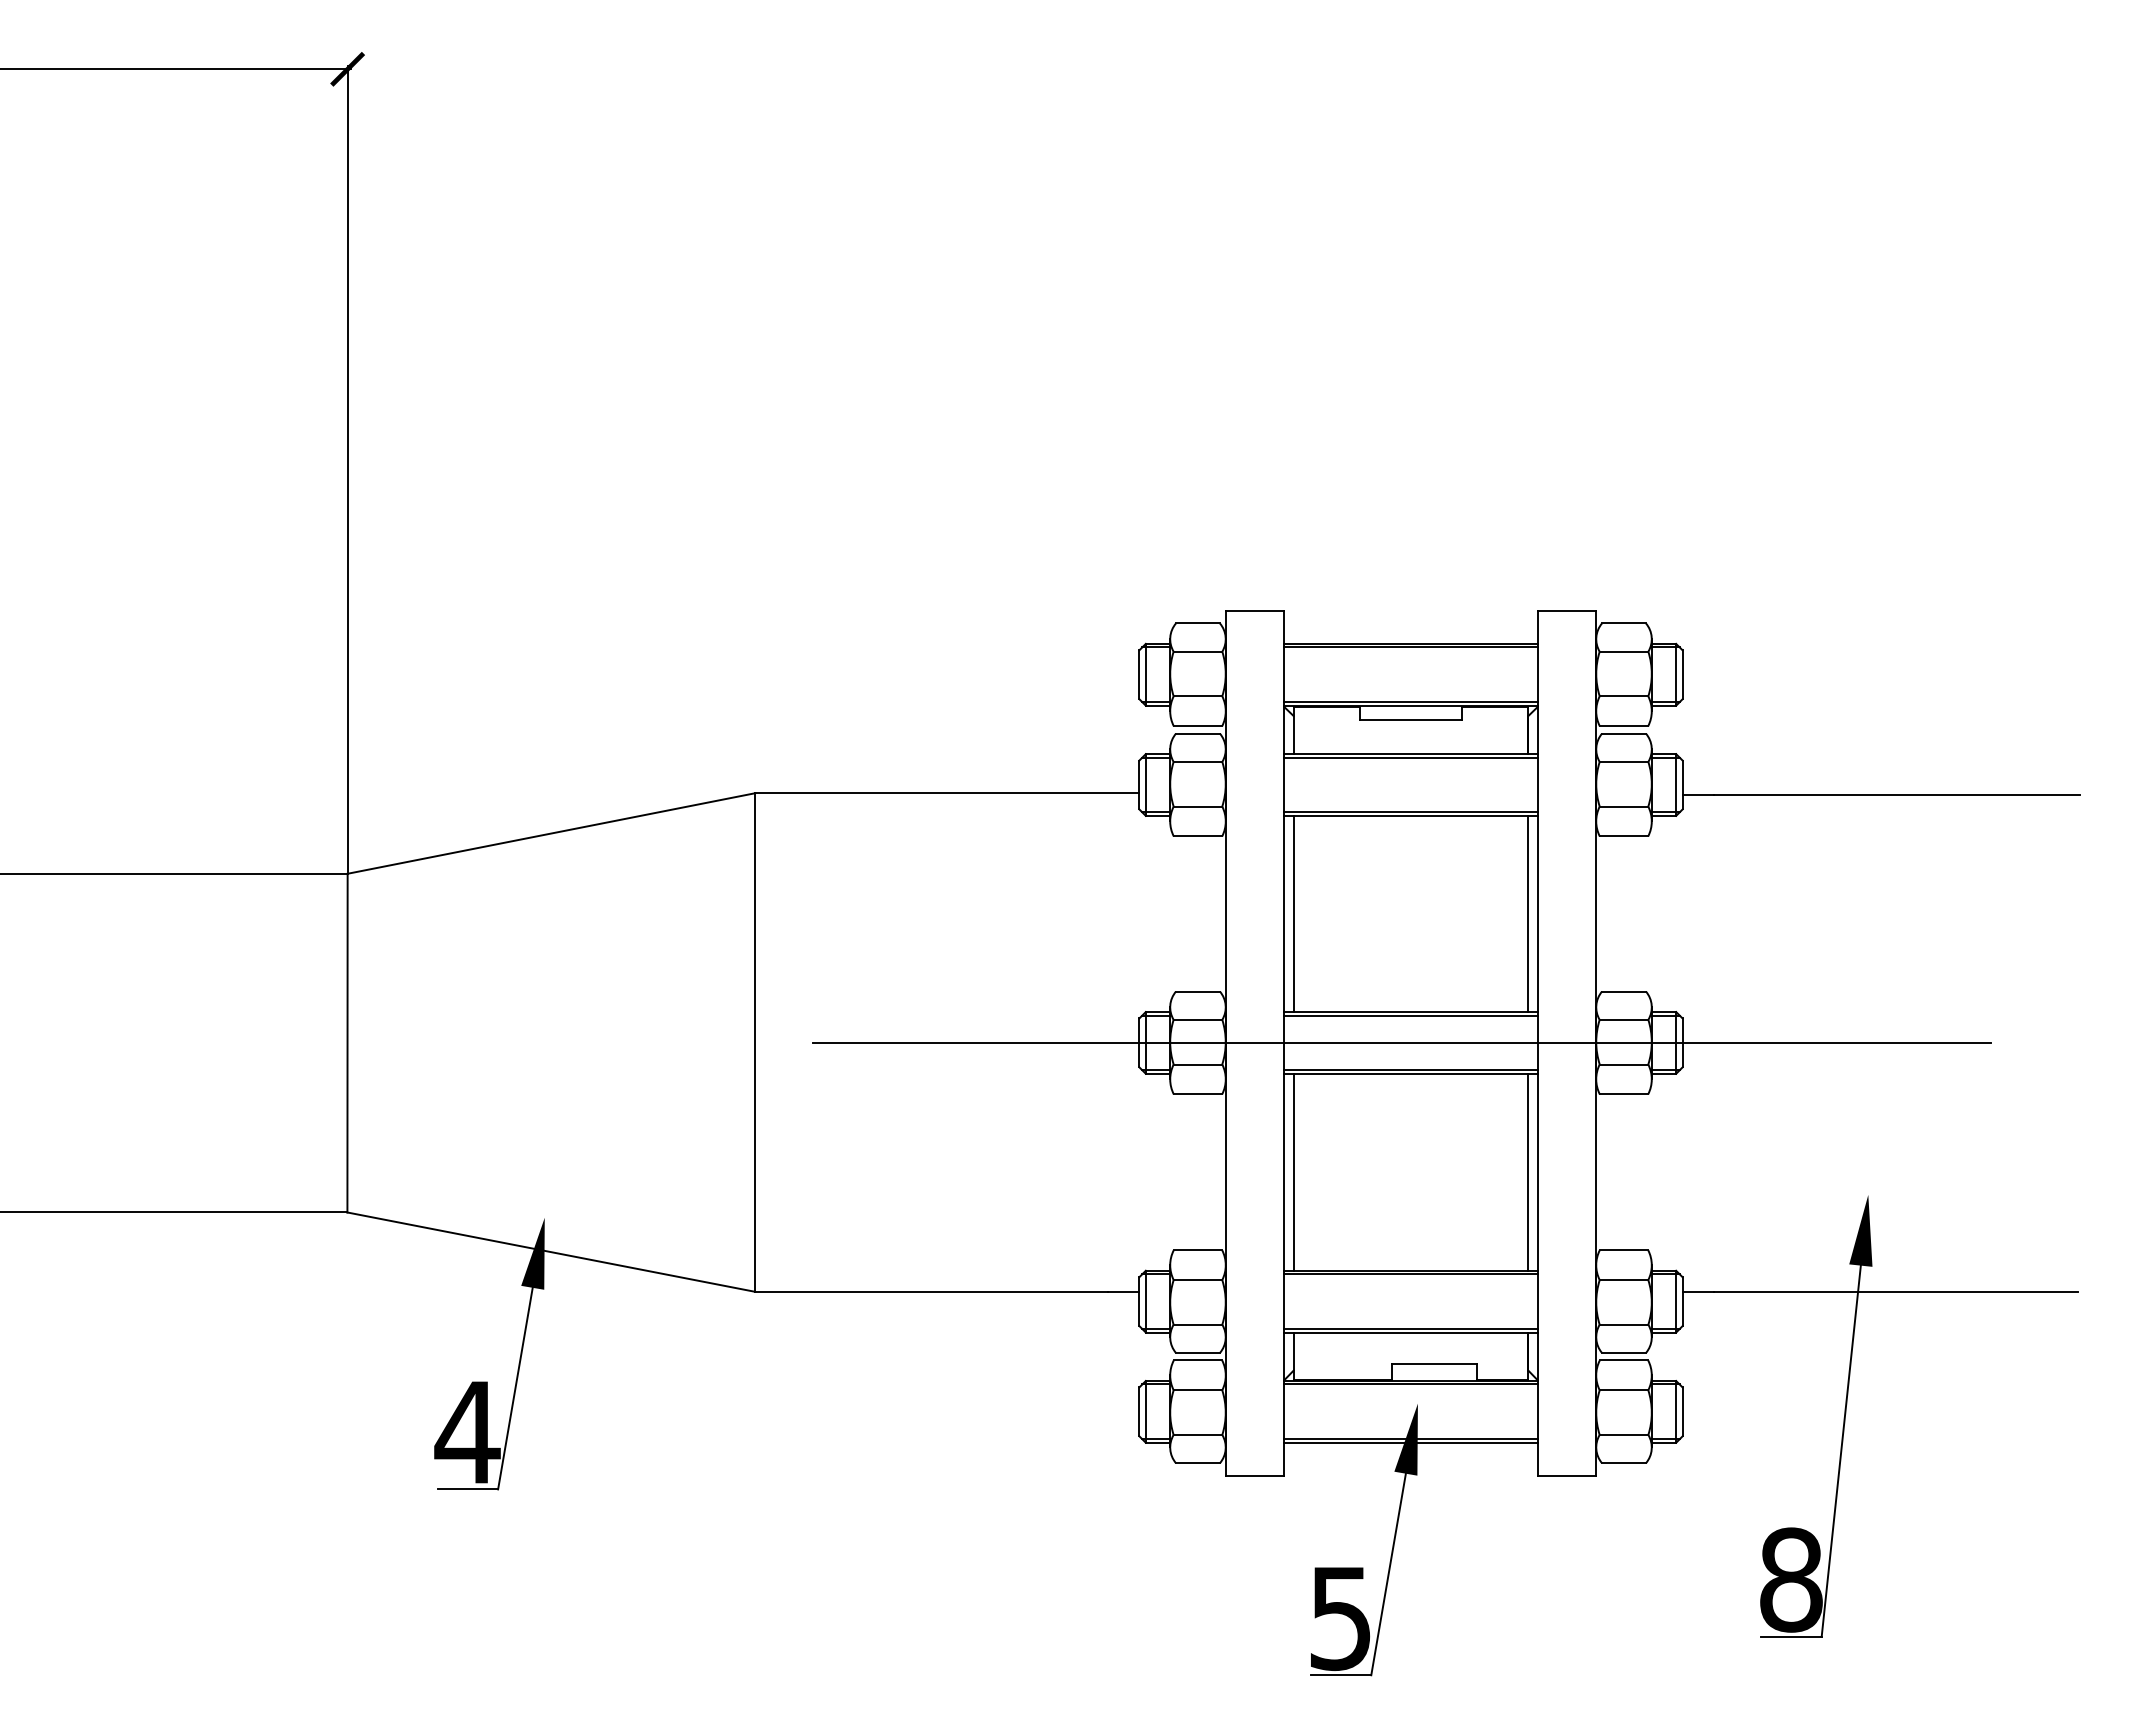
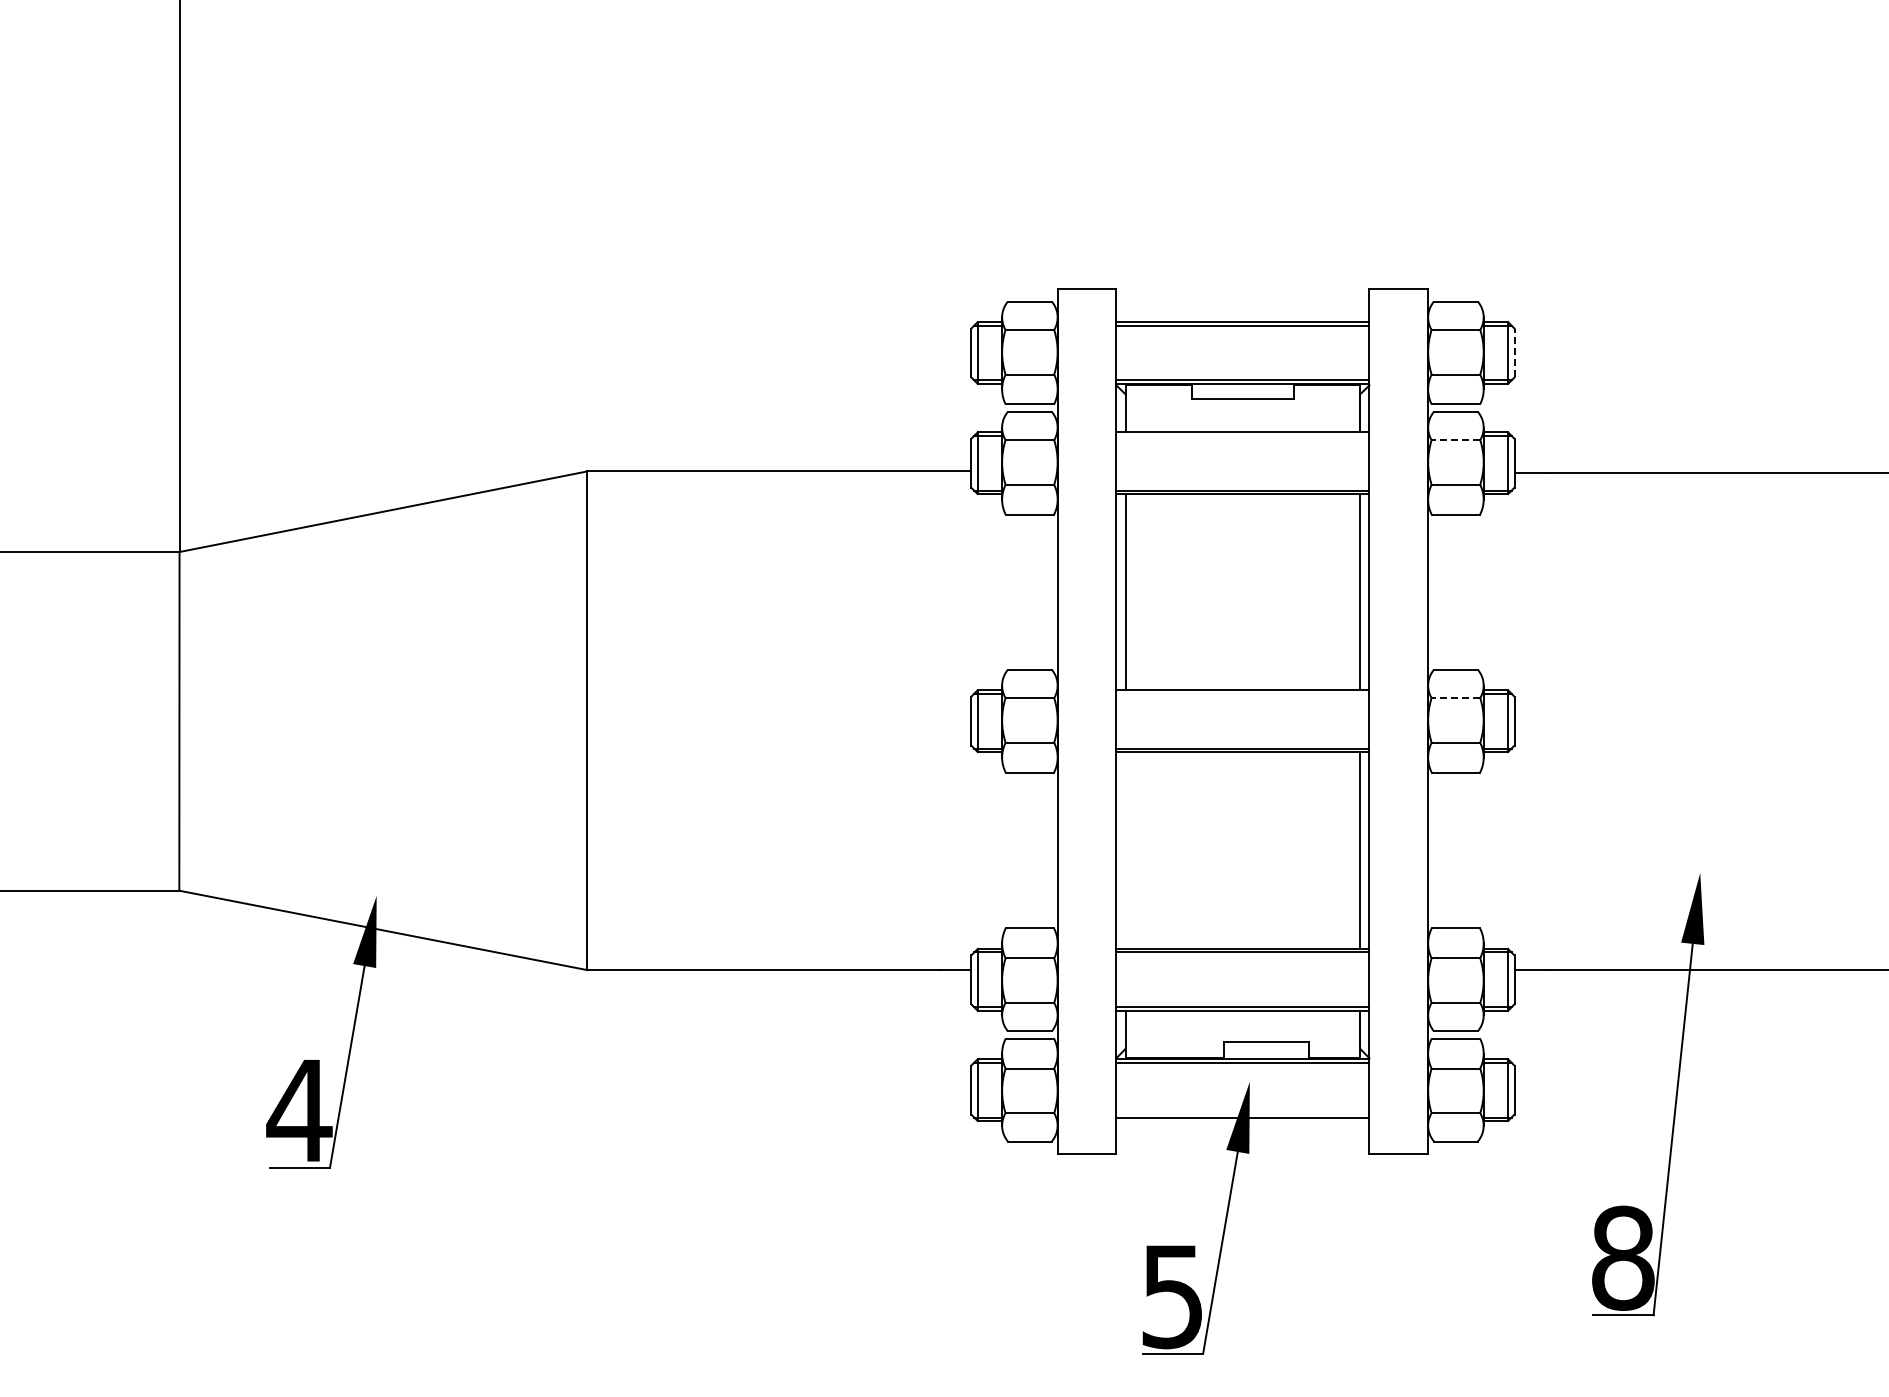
line: (1682, 674) -> (1514, 352), solid -> dashed
line: (1410, 757) -> (1242, 435), removed
line: (1623, 761) -> (1455, 439), solid -> dashed
line: (1410, 1015) -> (1242, 693), removed
line: (1623, 1019) -> (1455, 697), solid -> dashed
line: (1401, 1043) -> (1233, 721), removed
line: (1293, 1171) -> (1125, 849), removed
line: (1410, 1442) -> (1242, 1120), removed

